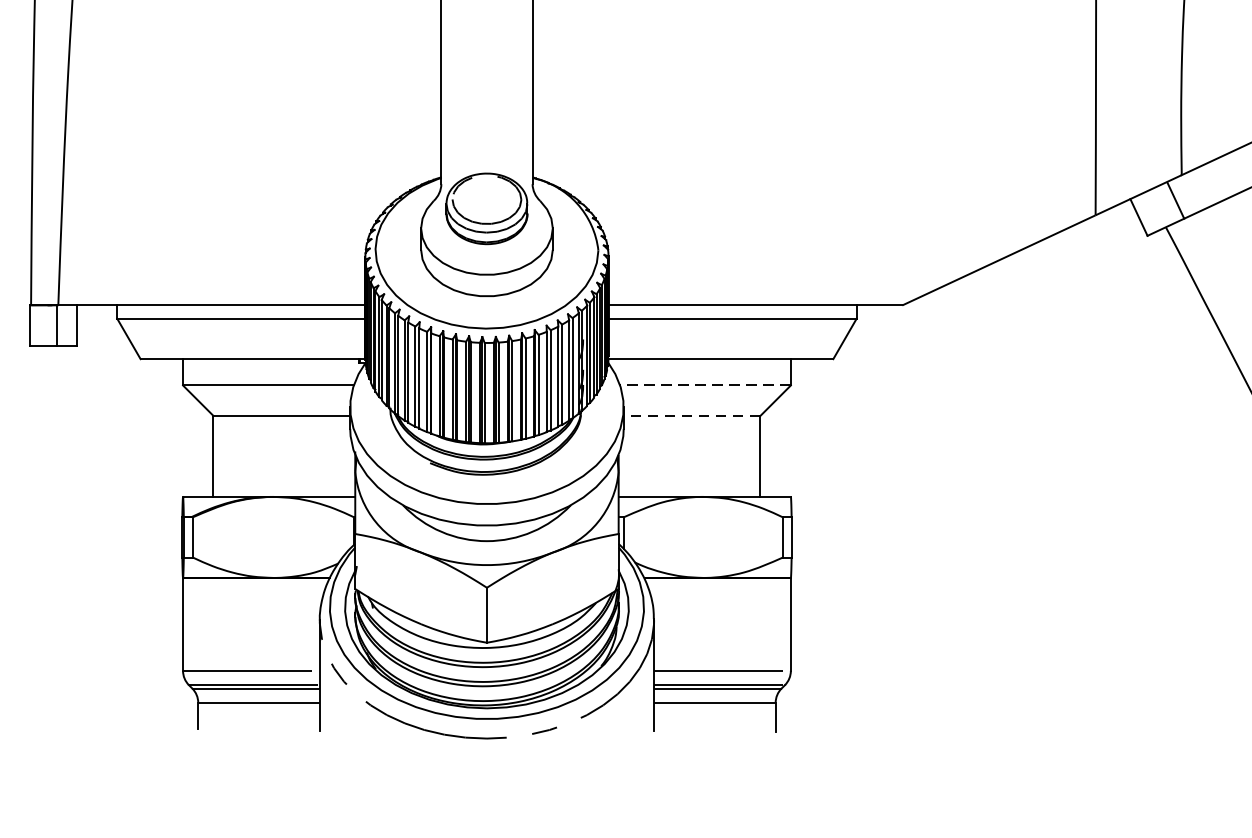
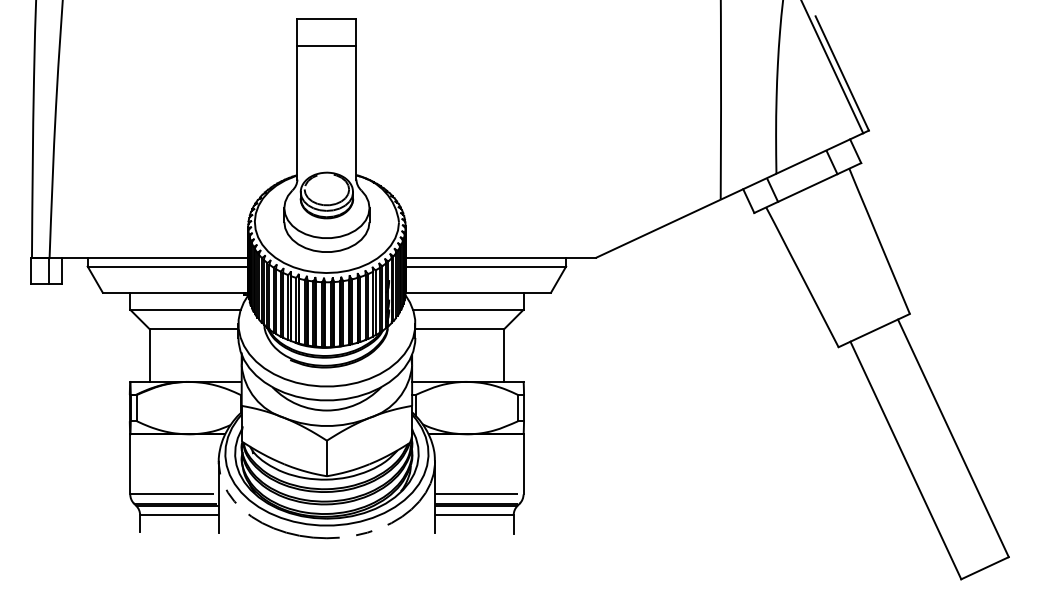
line: (704, 385) -> (467, 309), dashed -> solid
line: (691, 415) -> (459, 329), dashed -> solid

